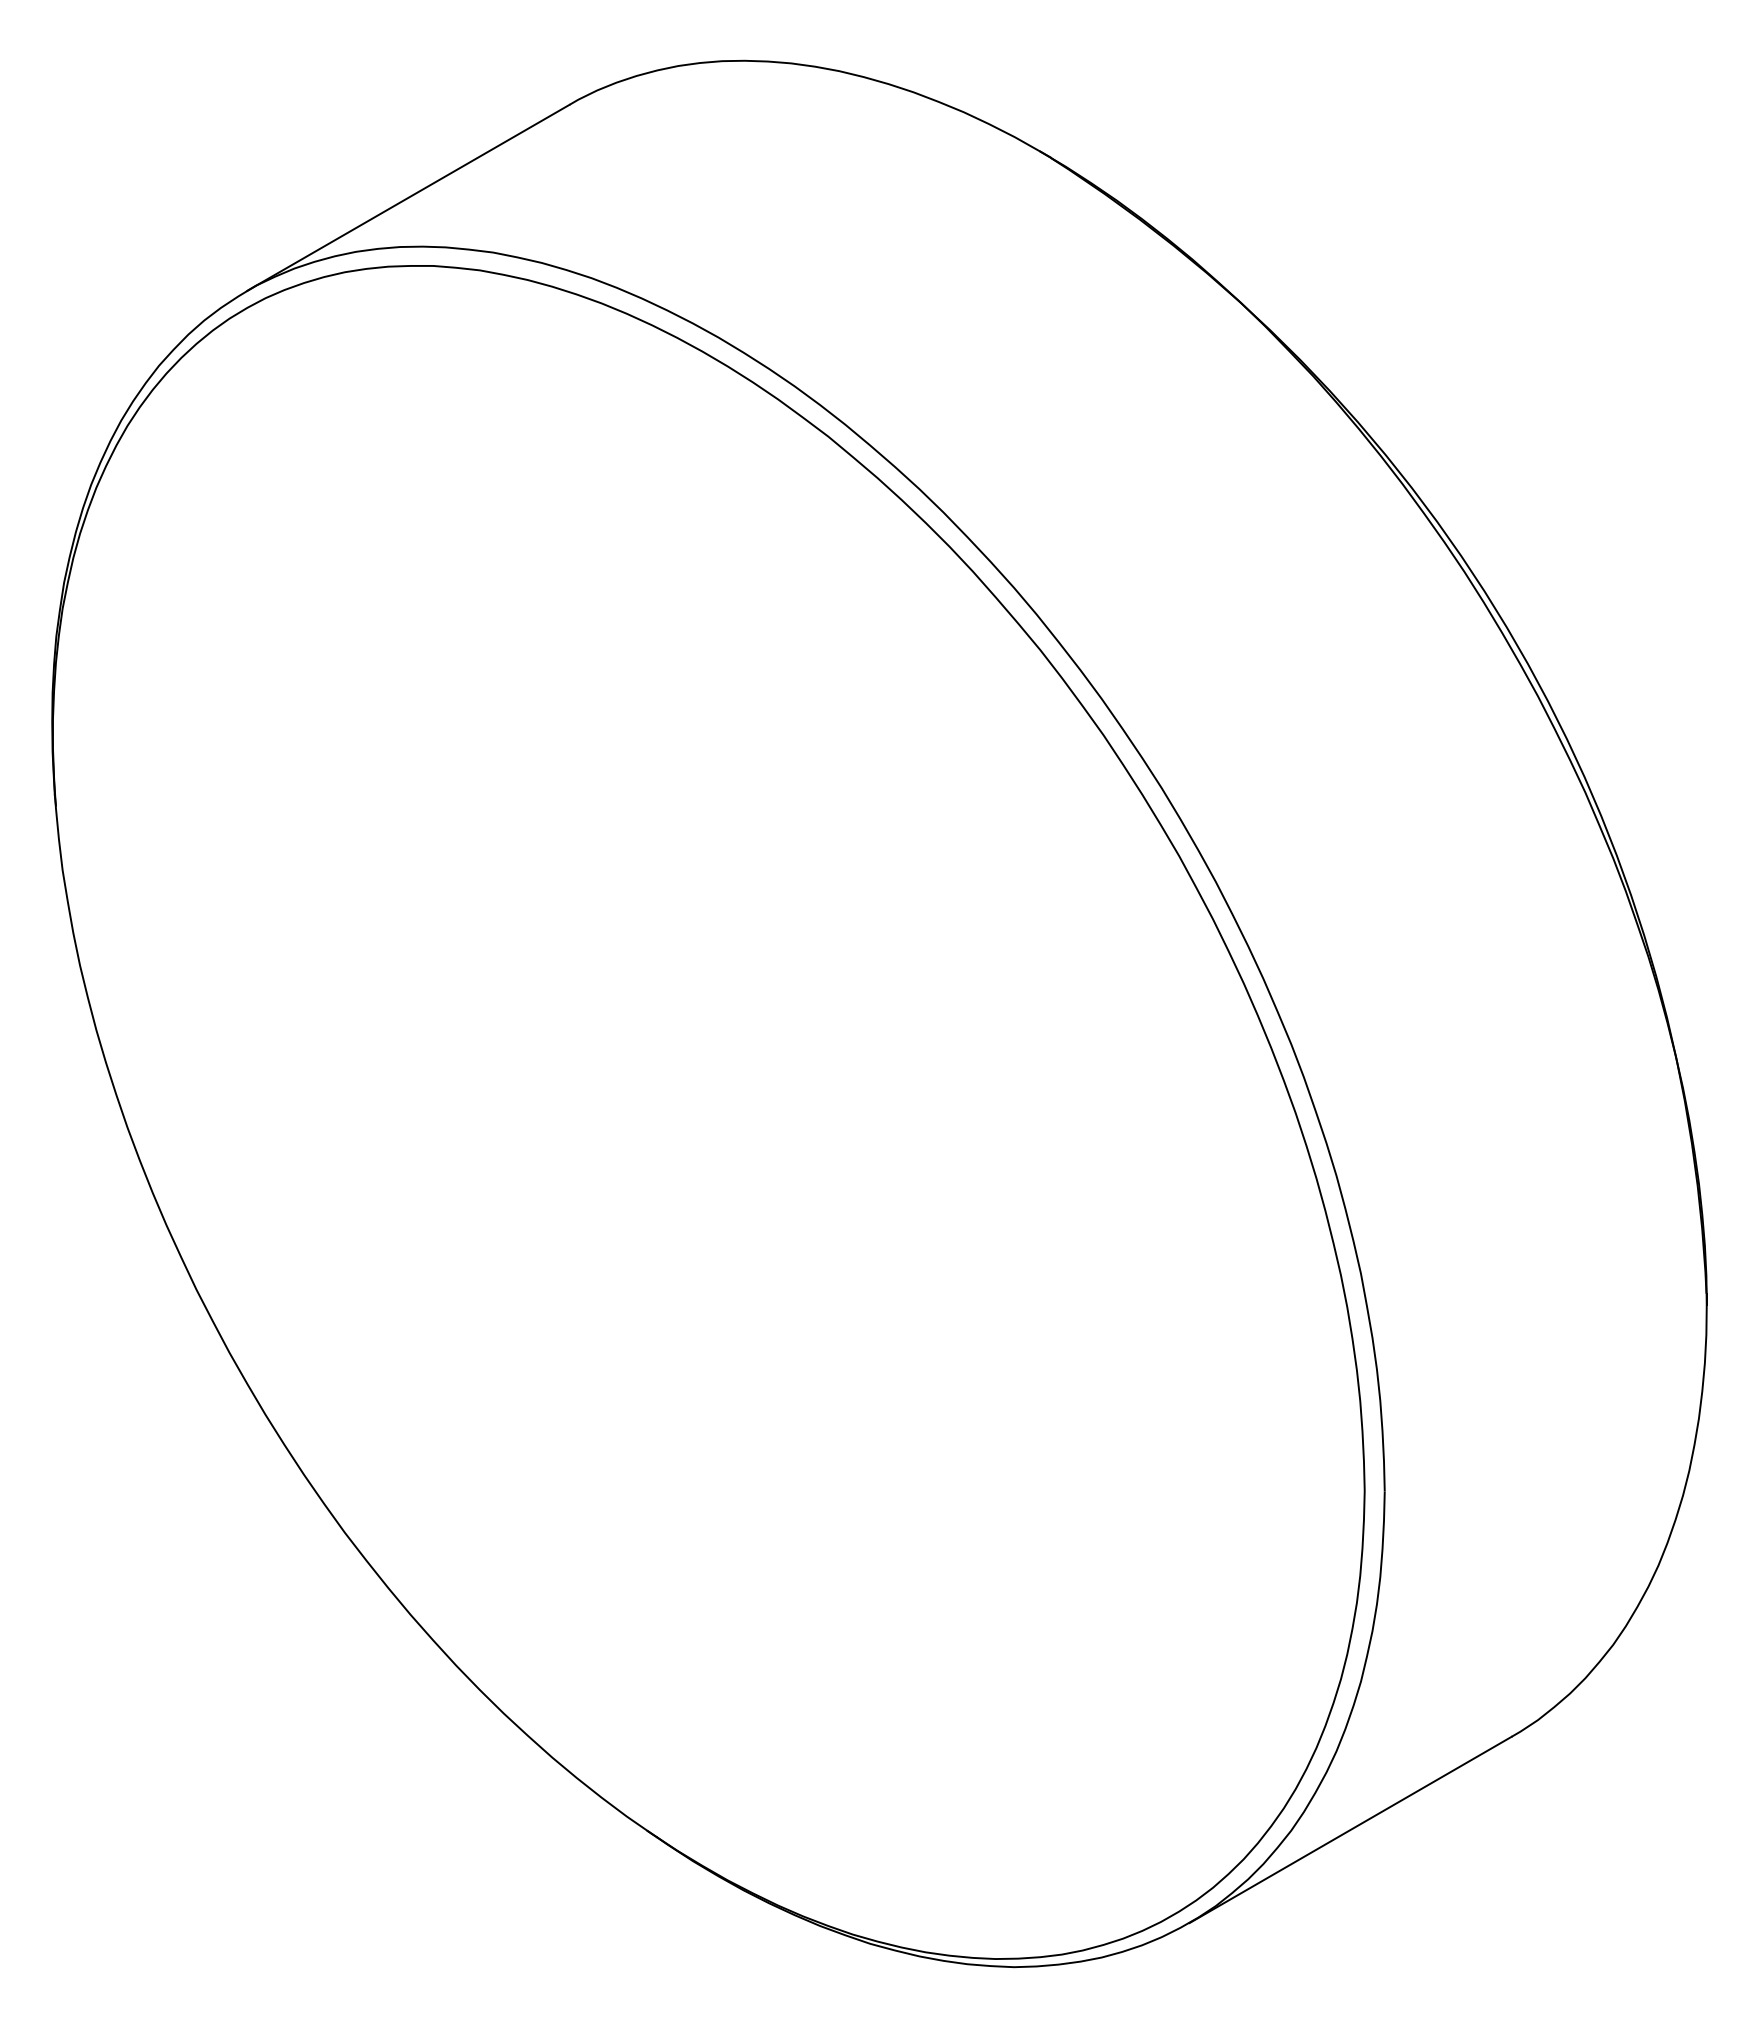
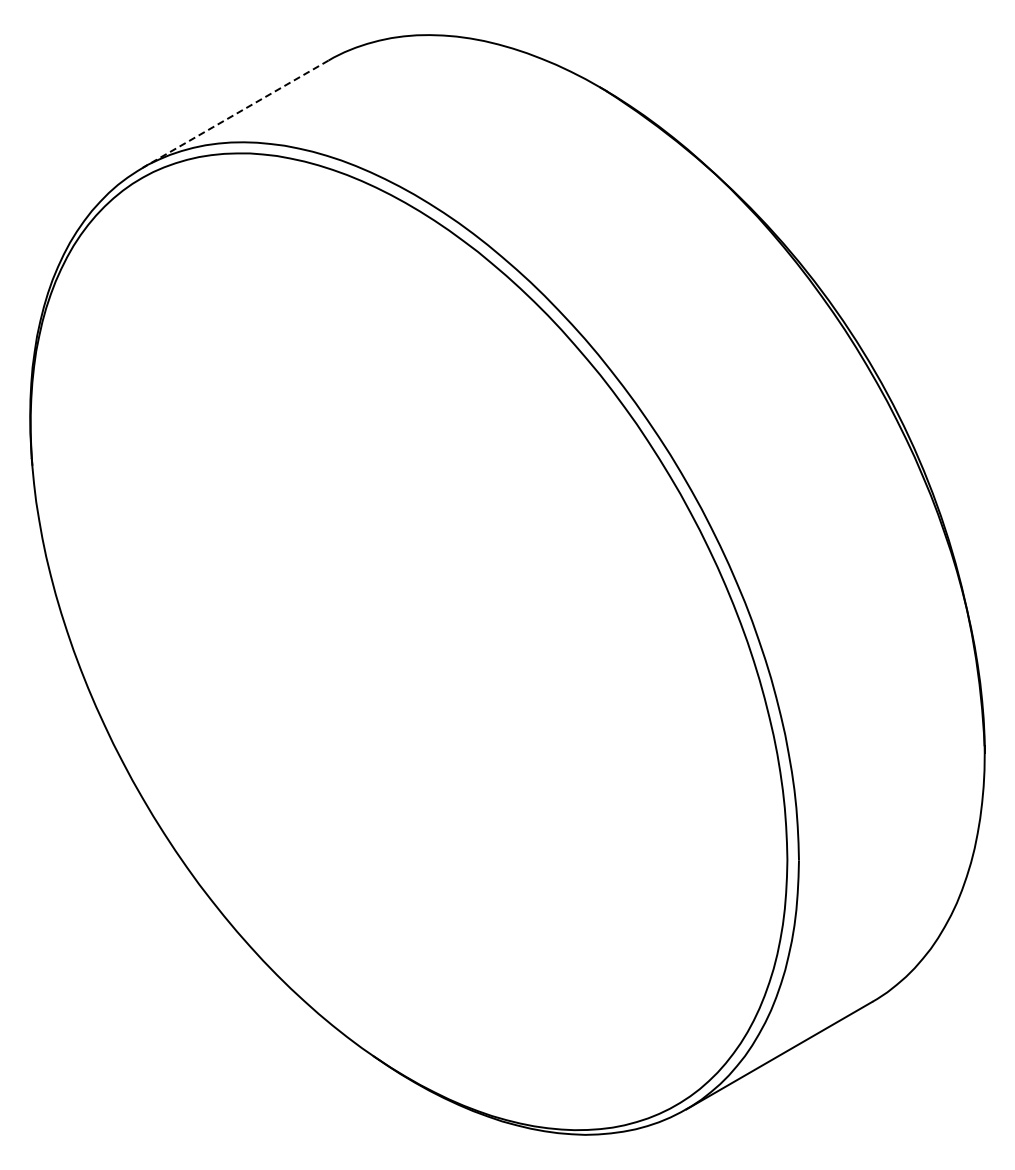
line: (408, 198) -> (235, 114), solid -> dashed

